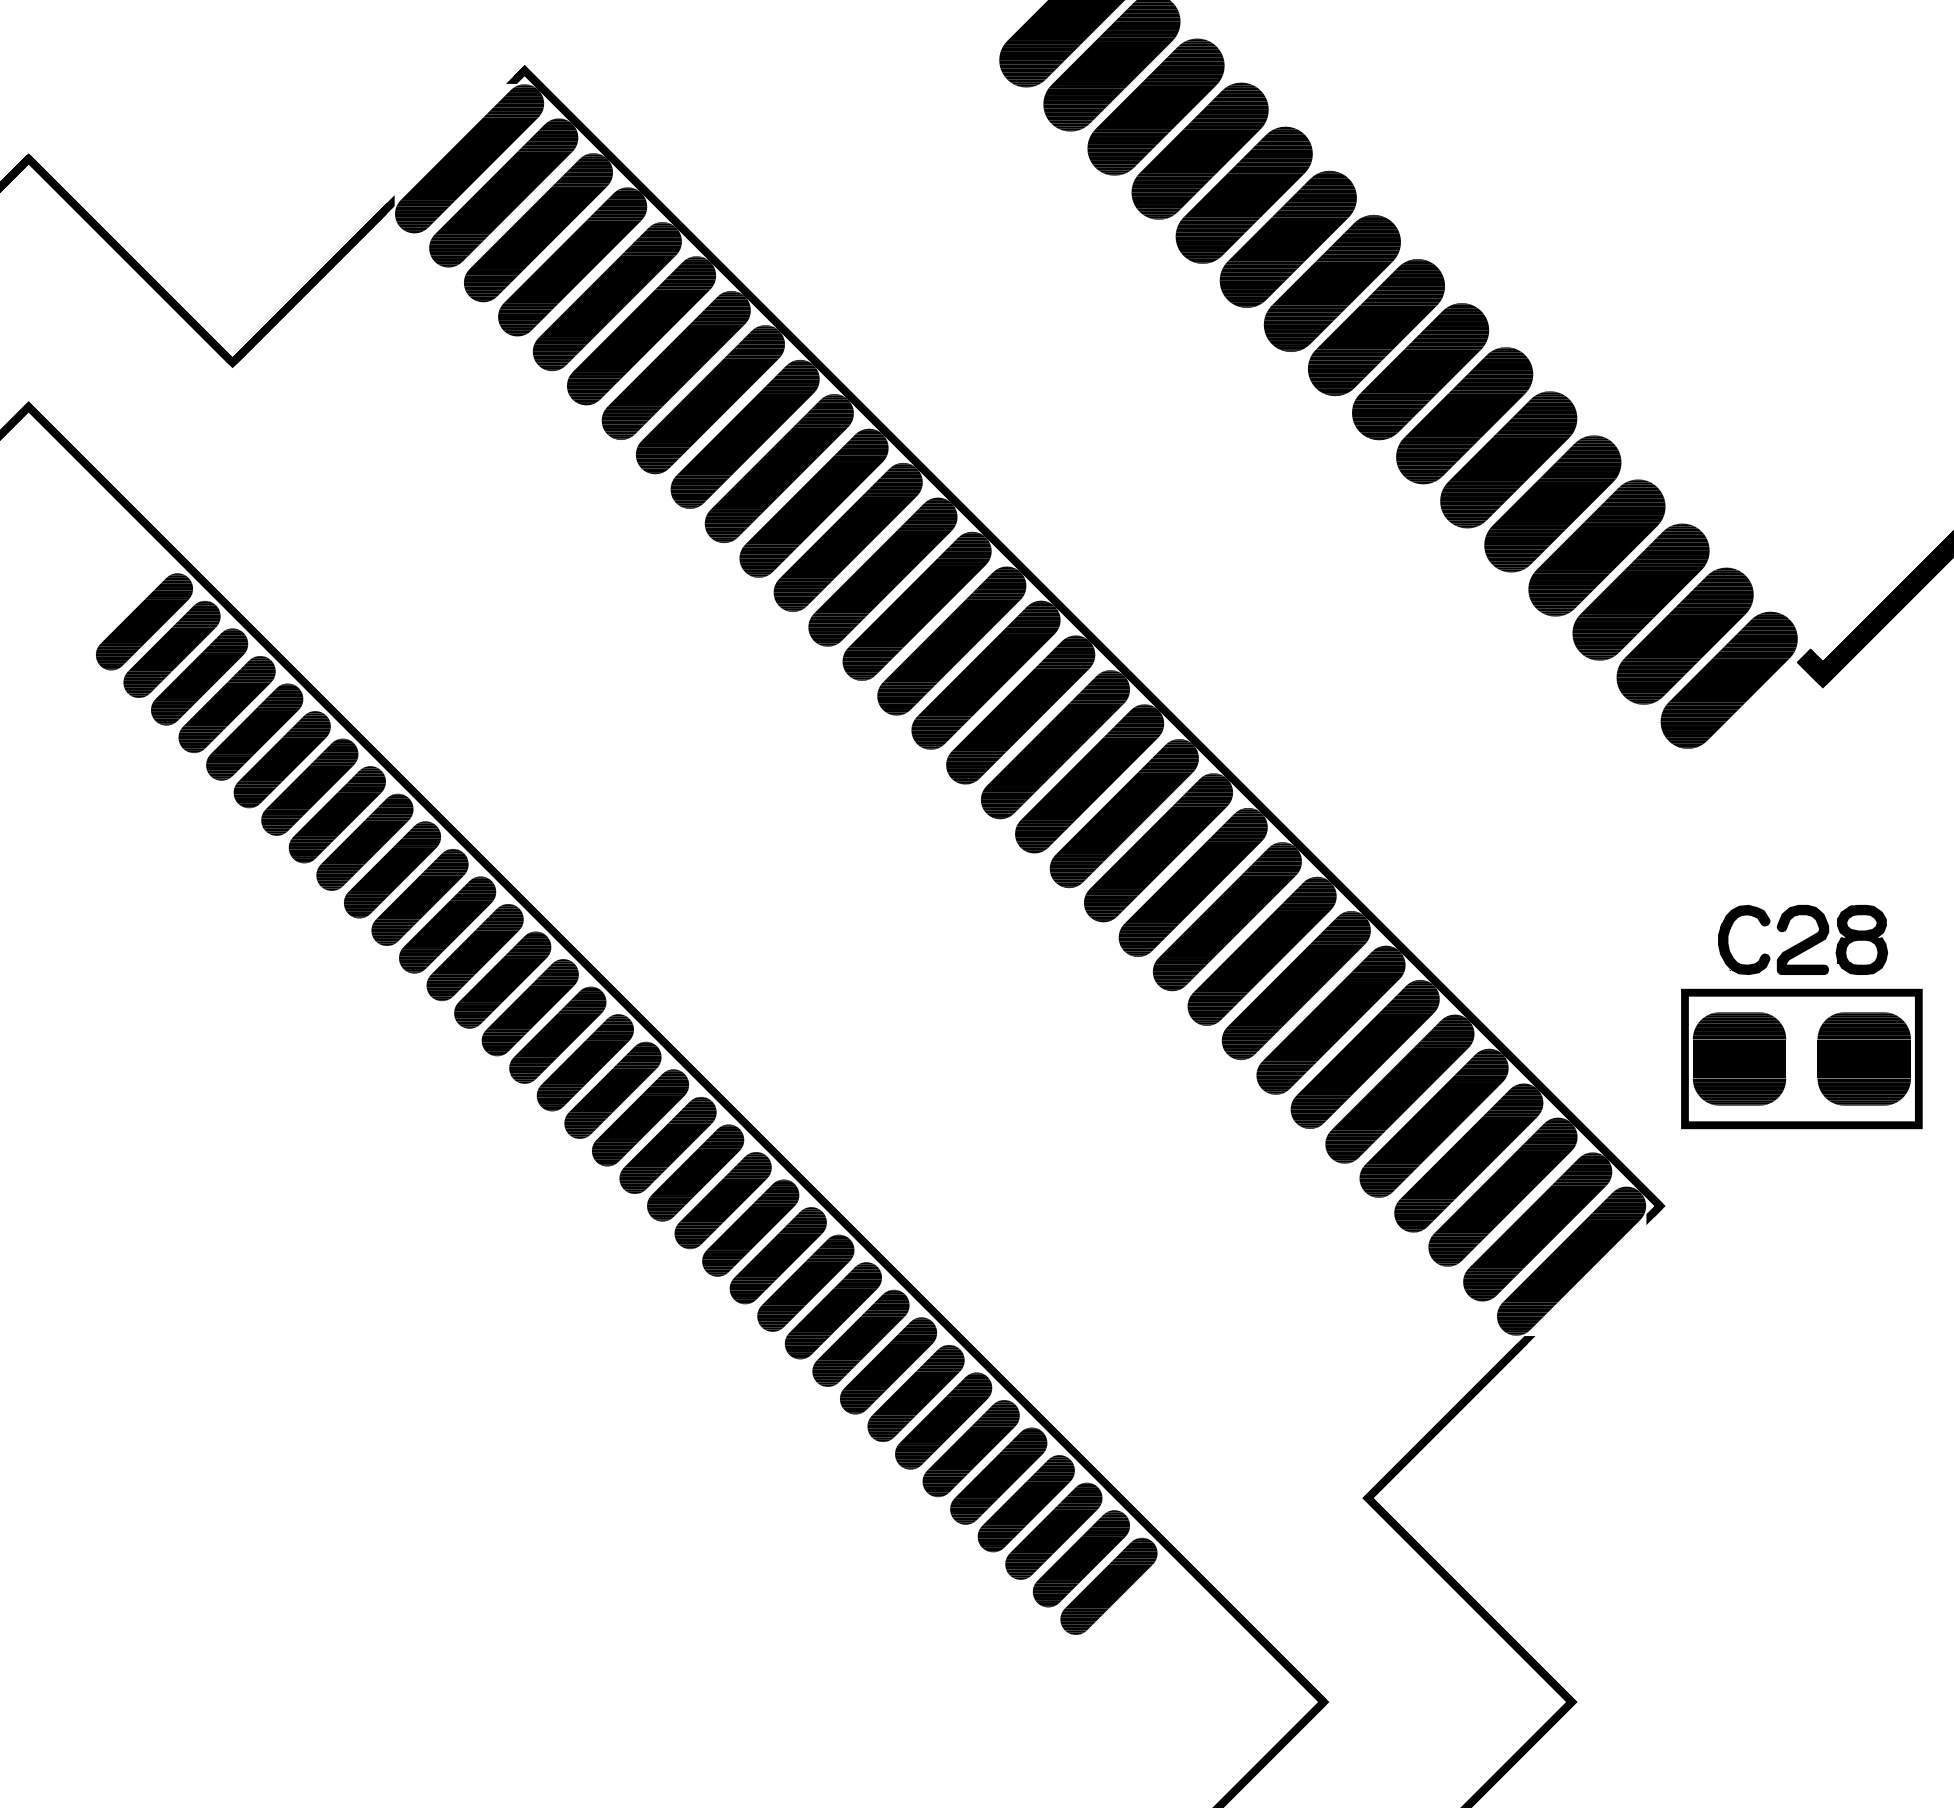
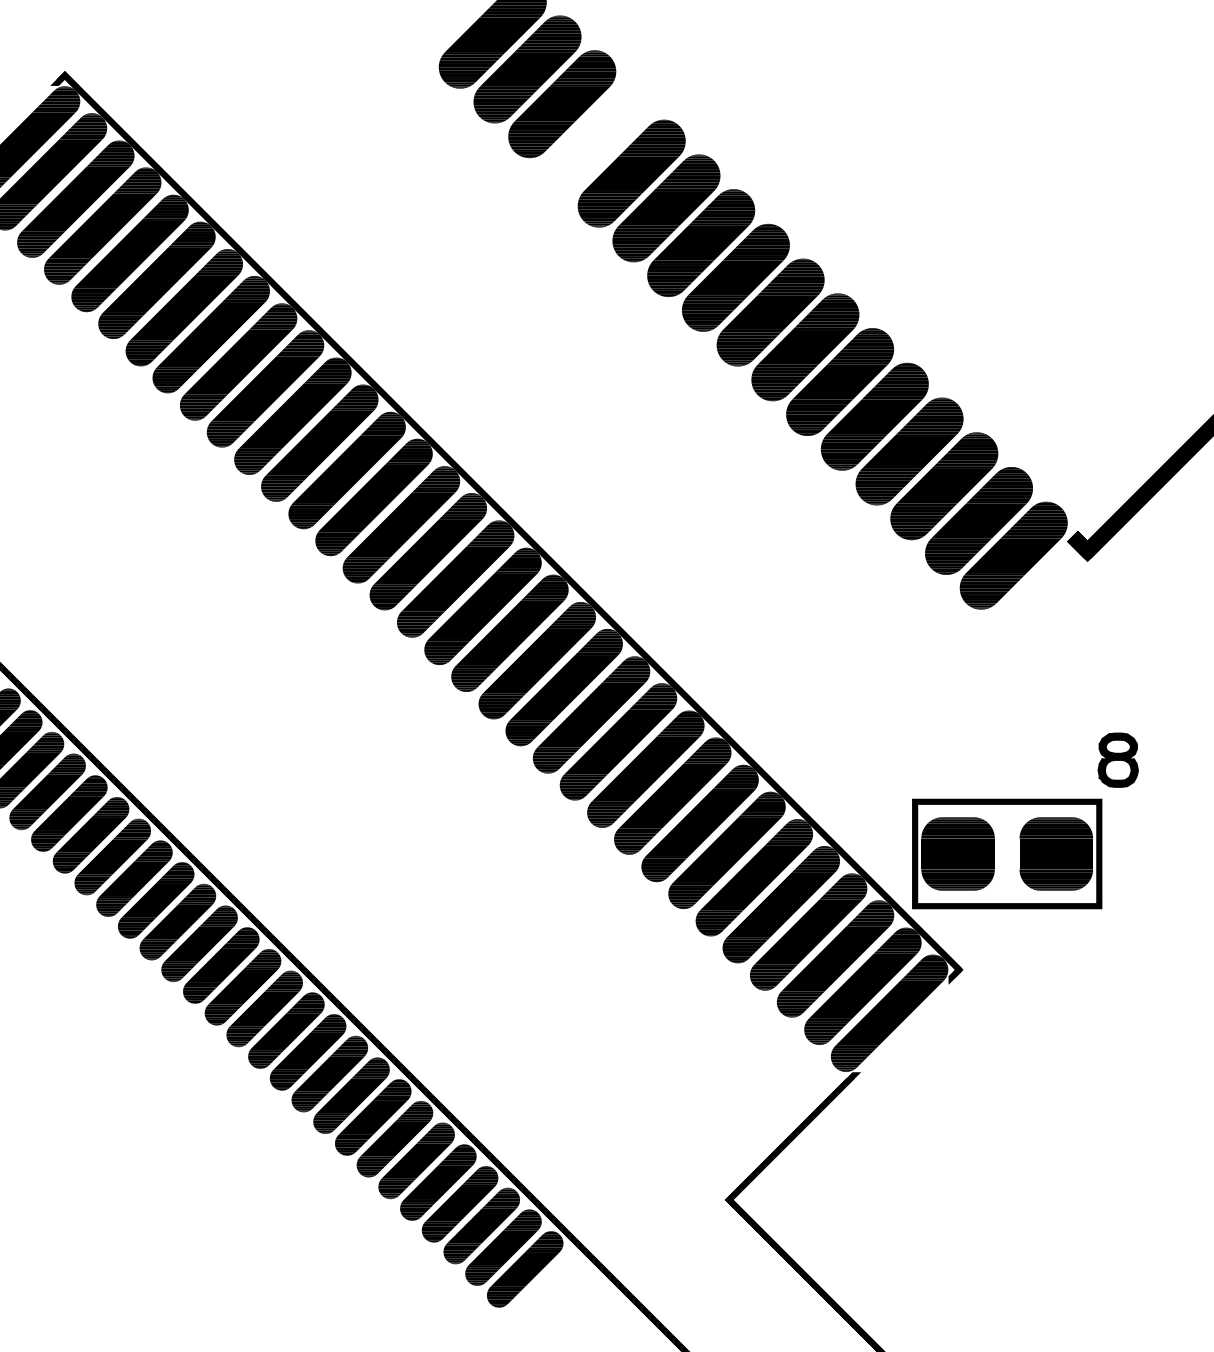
part: (1199, 150) -> (596, 138), removed
part: (1779, 931) -> (1053, 753), removed
part: (1801, 1058) -> (1006, 853), moved

